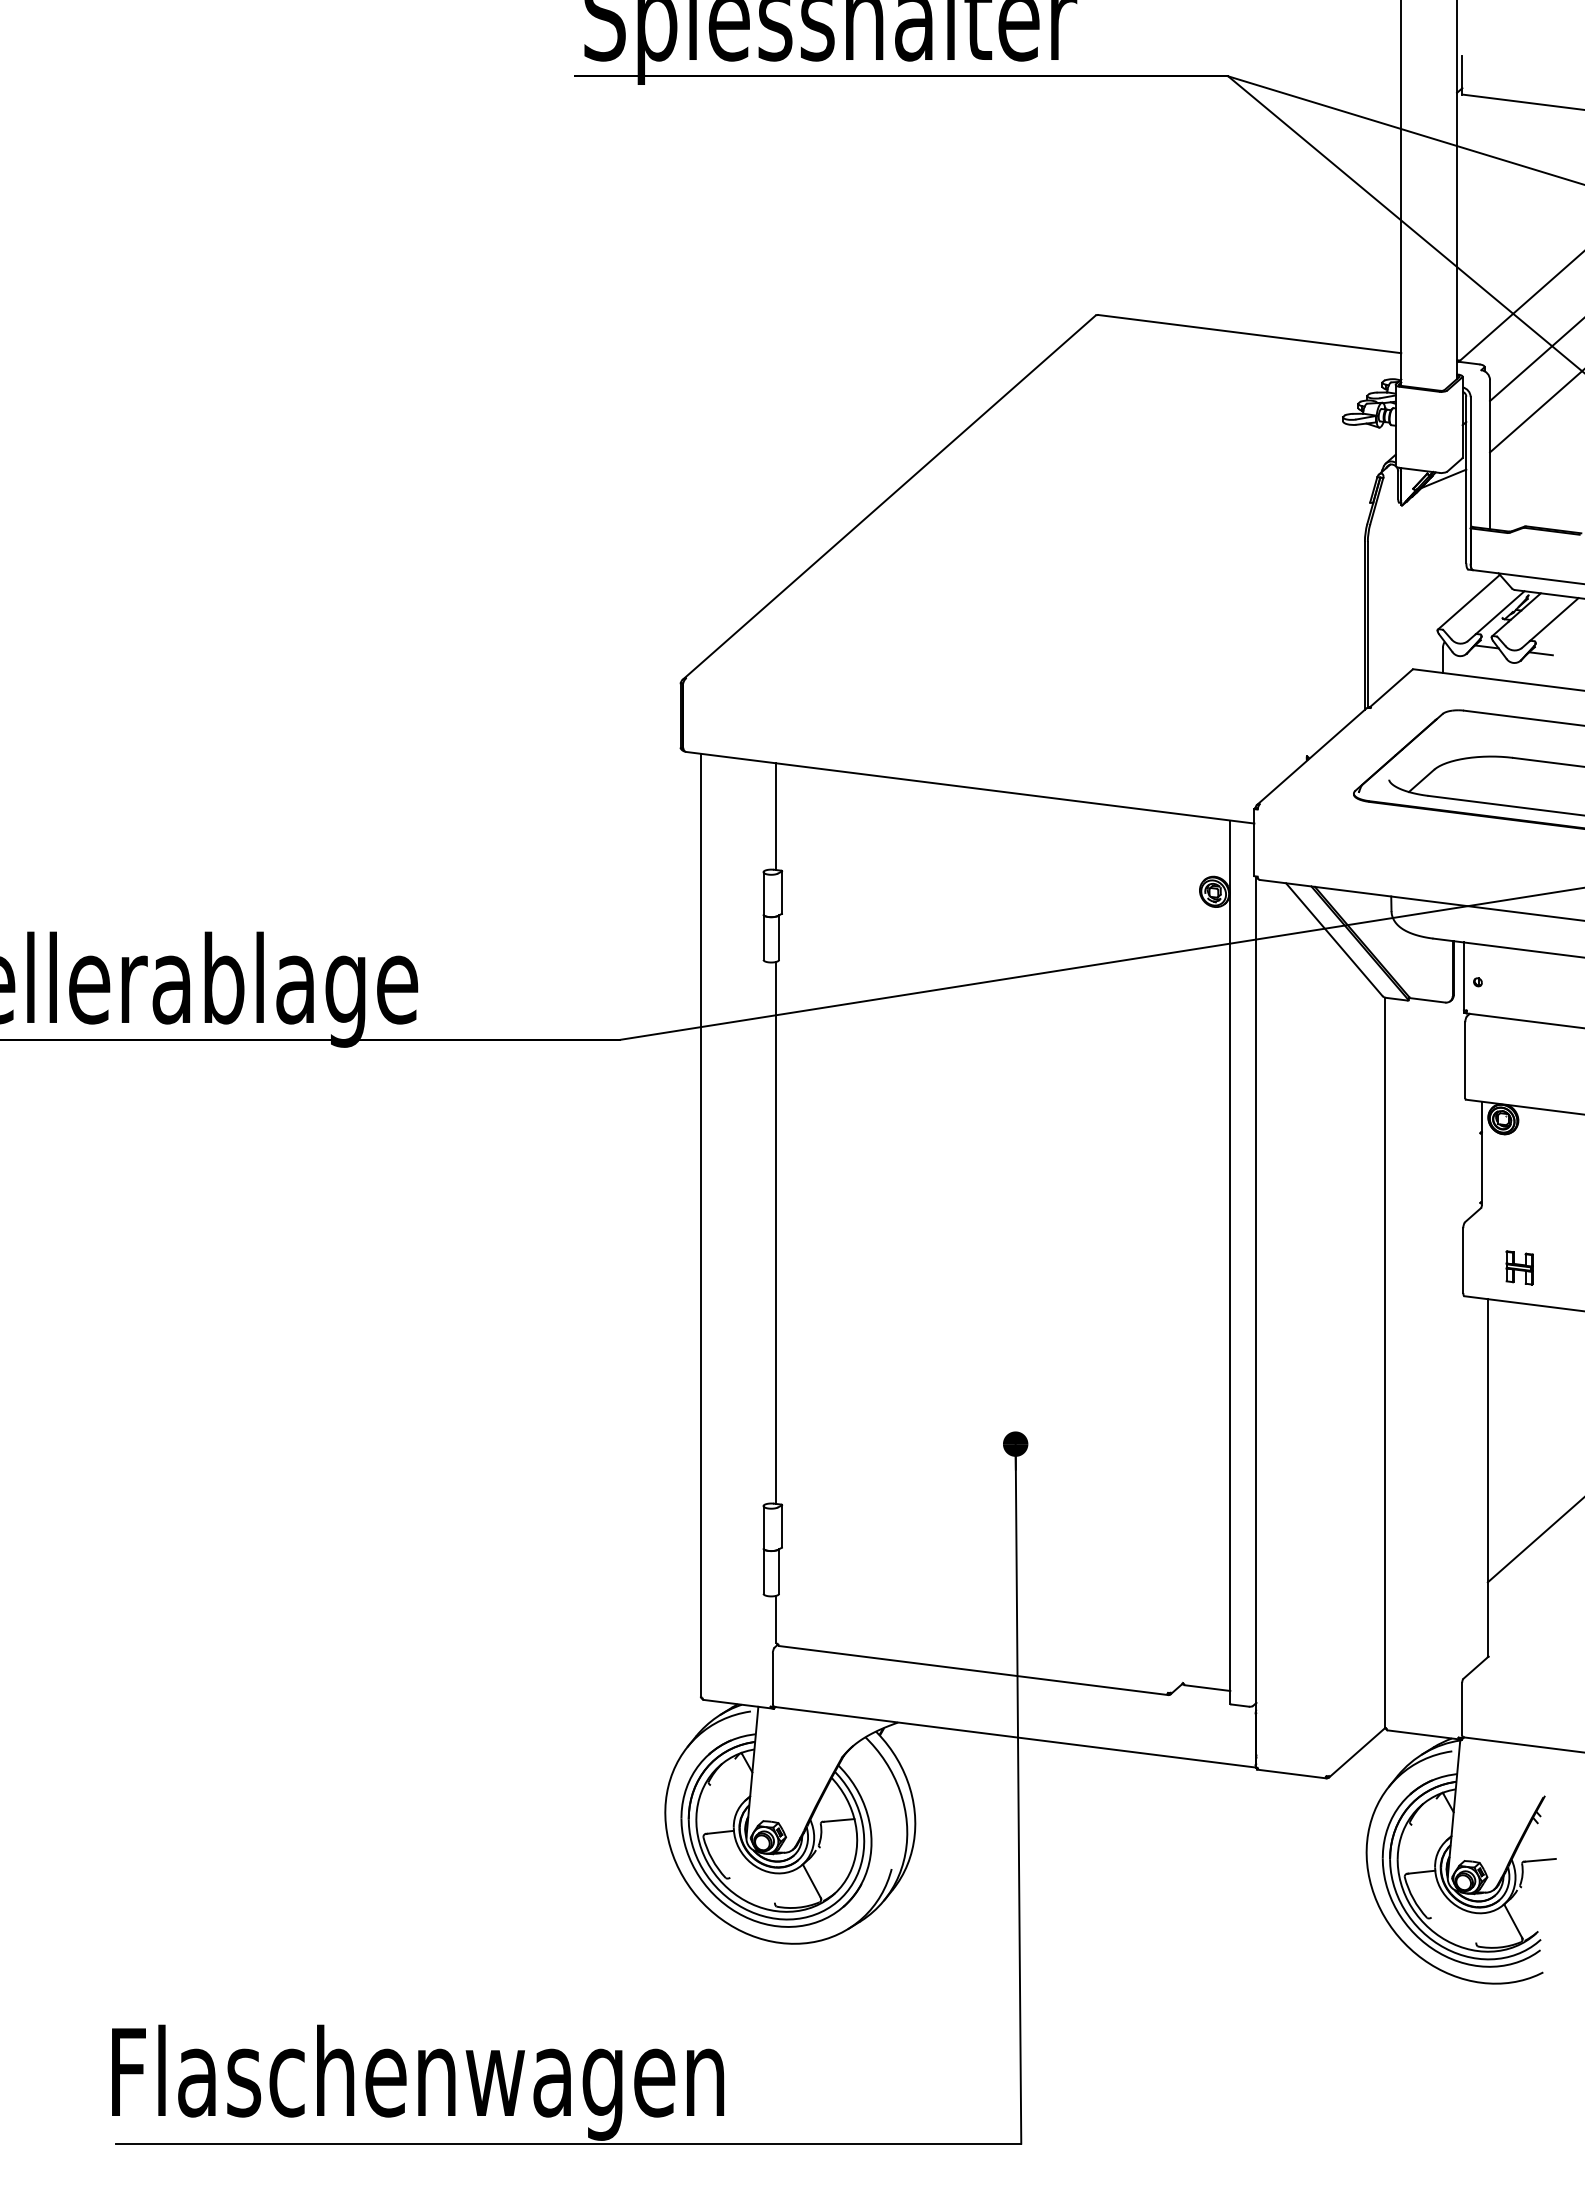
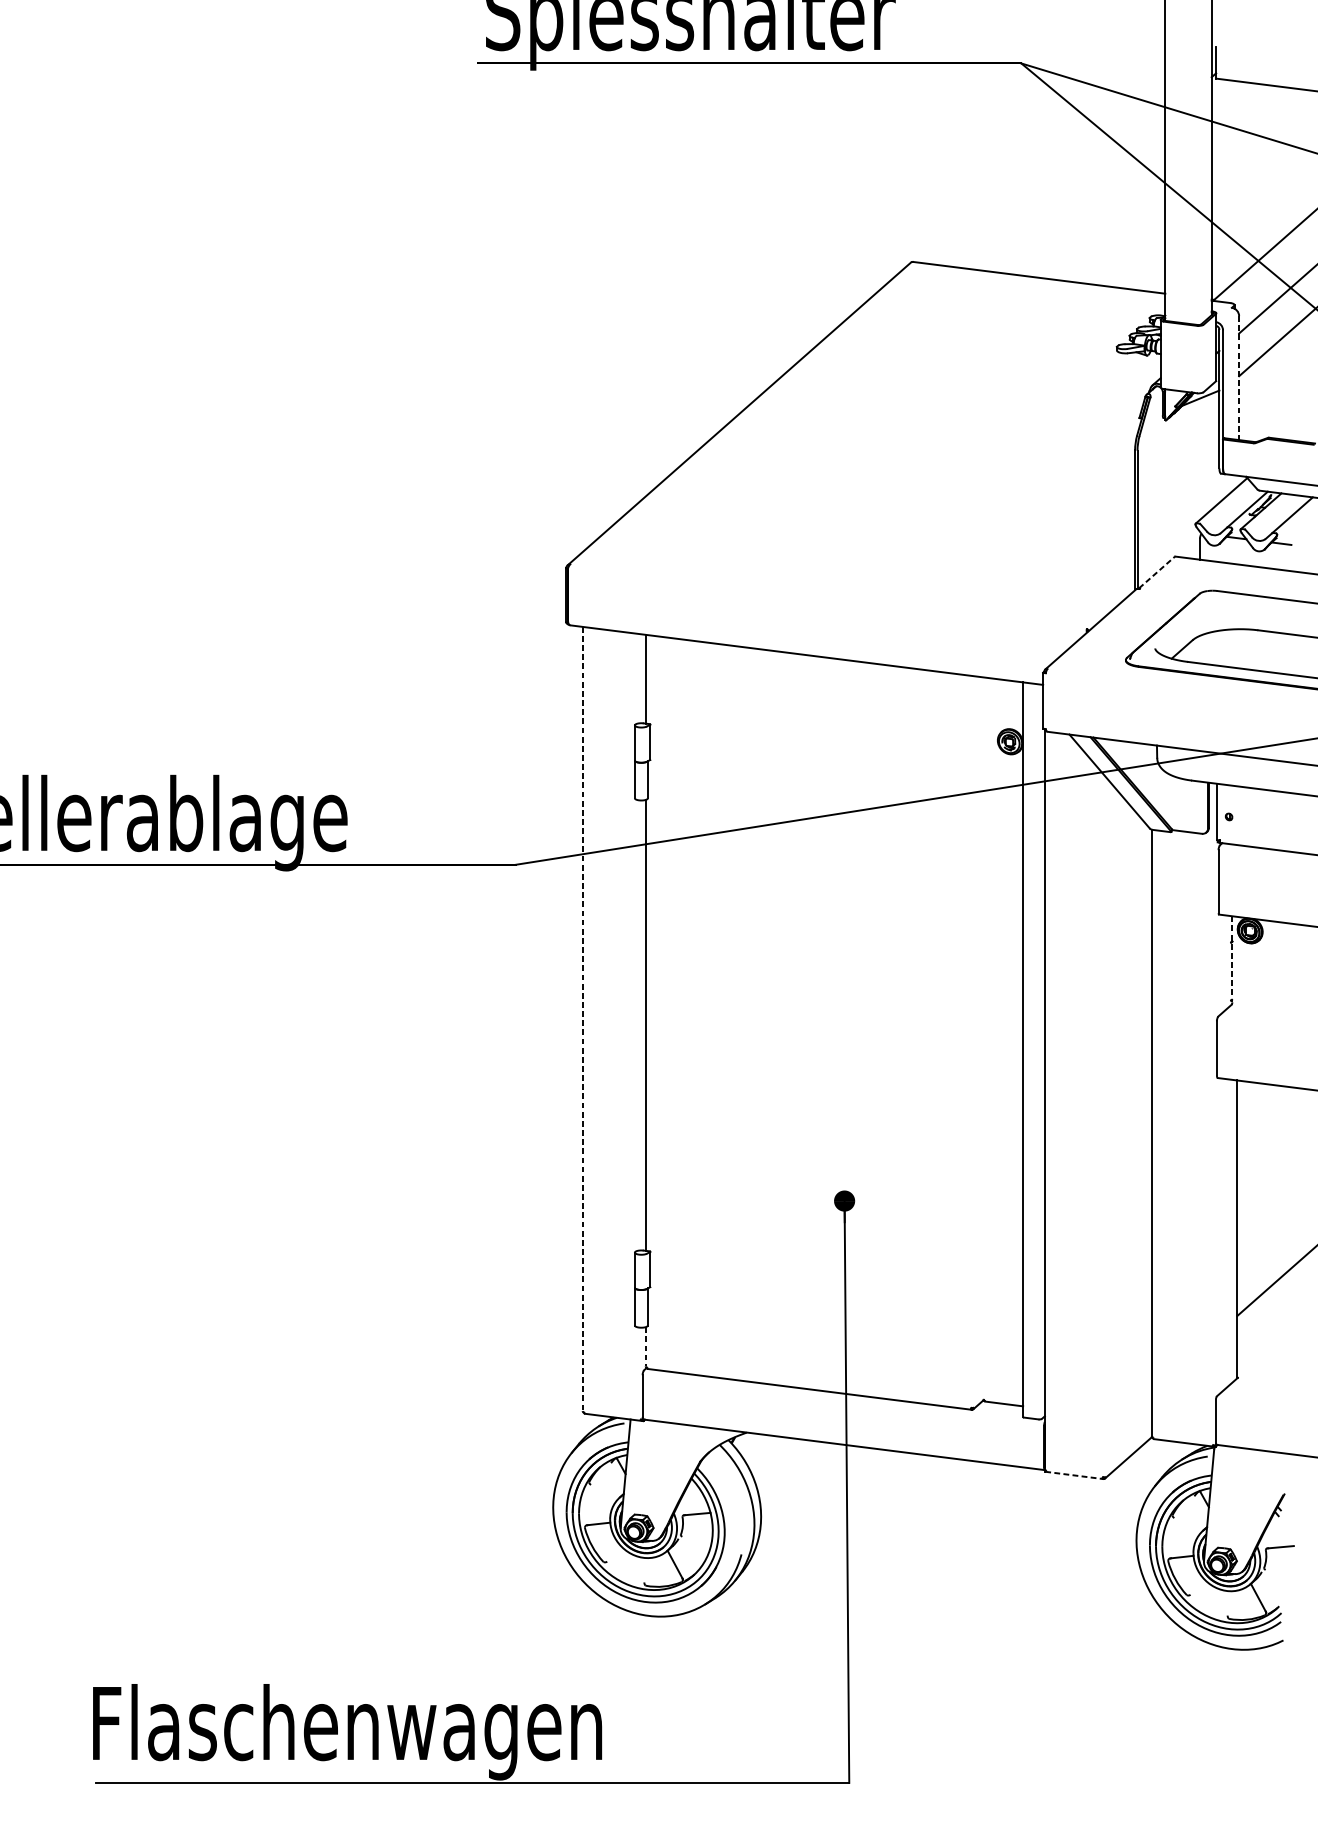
line: (1490, 454) -> (1239, 377), solid -> dashed
line: (1391, 688) -> (1157, 572), solid -> dashed
line: (1481, 1153) -> (1232, 959), solid -> dashed
line: (700, 1225) -> (582, 1019), solid -> dashed
part: (1519, 1267) -> (1263, 1054), removed
line: (776, 1619) -> (645, 1346), solid -> dashed
line: (1292, 1774) -> (1074, 1475), solid -> dashed

